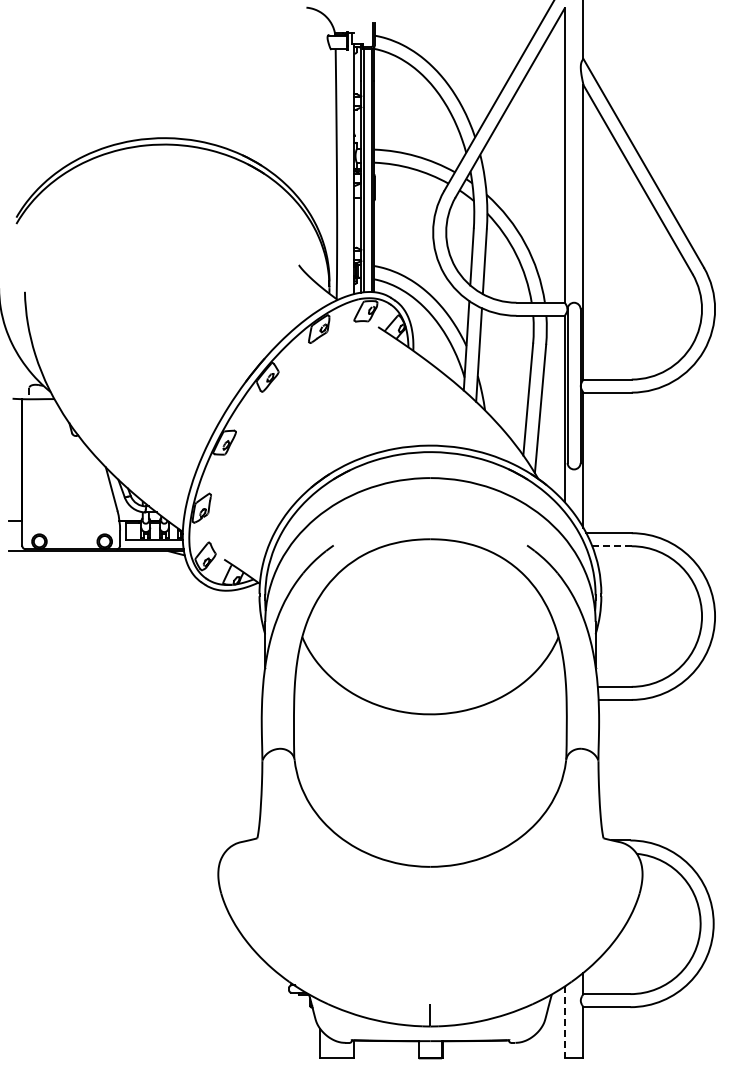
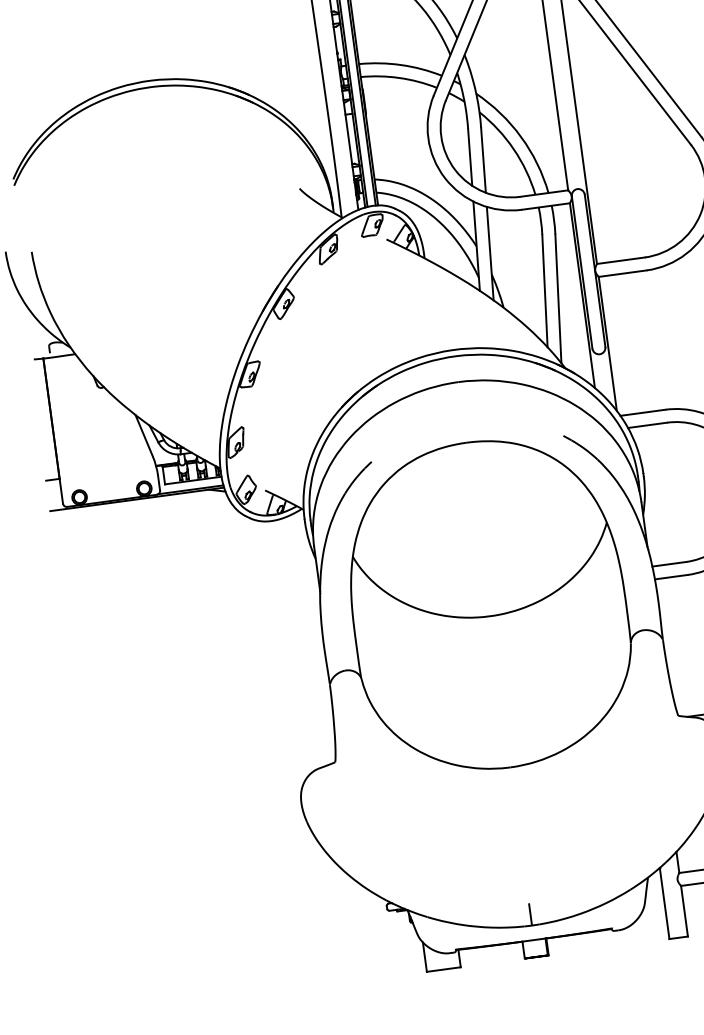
line: (612, 546) -> (648, 425), dashed -> solid
line: (564, 1022) -> (664, 903), dashed -> solid

